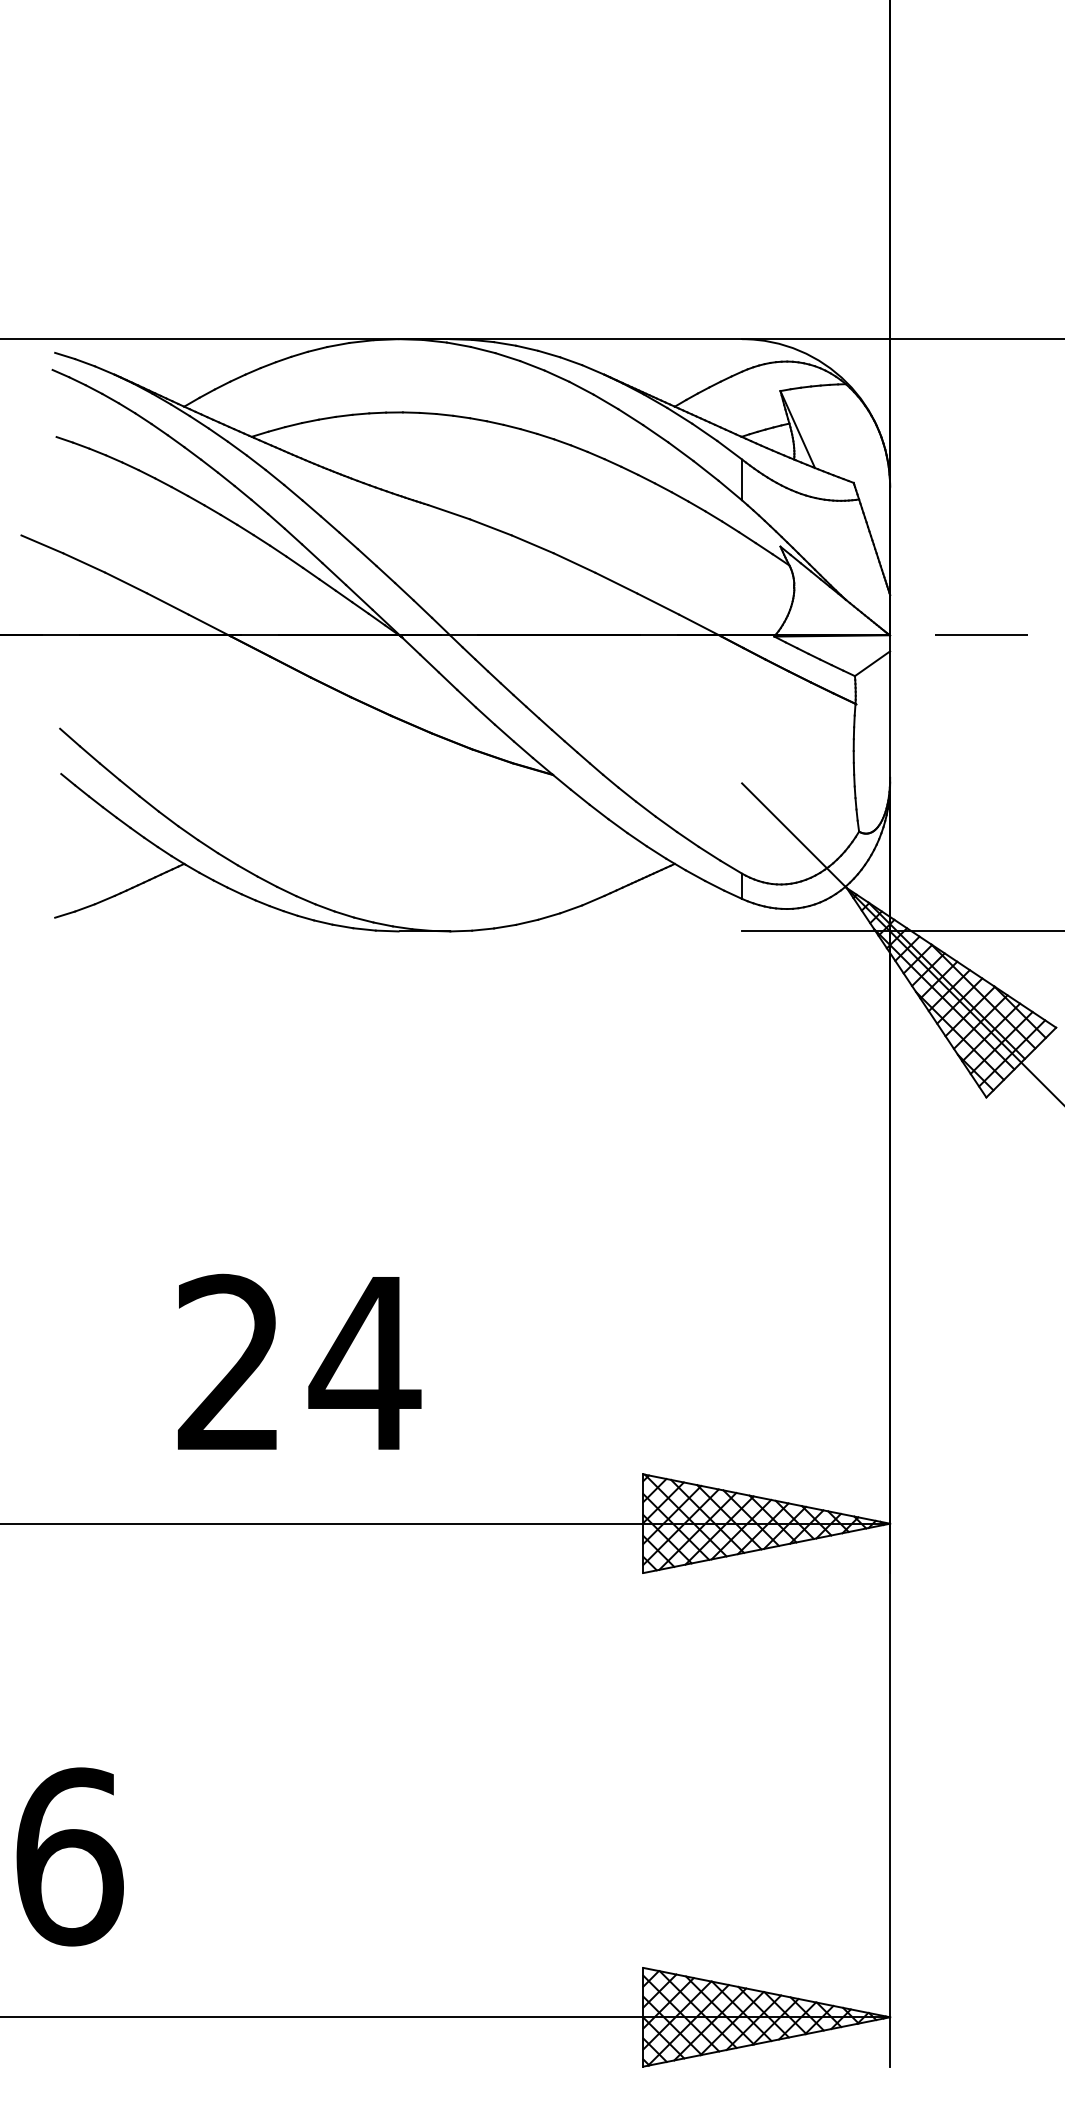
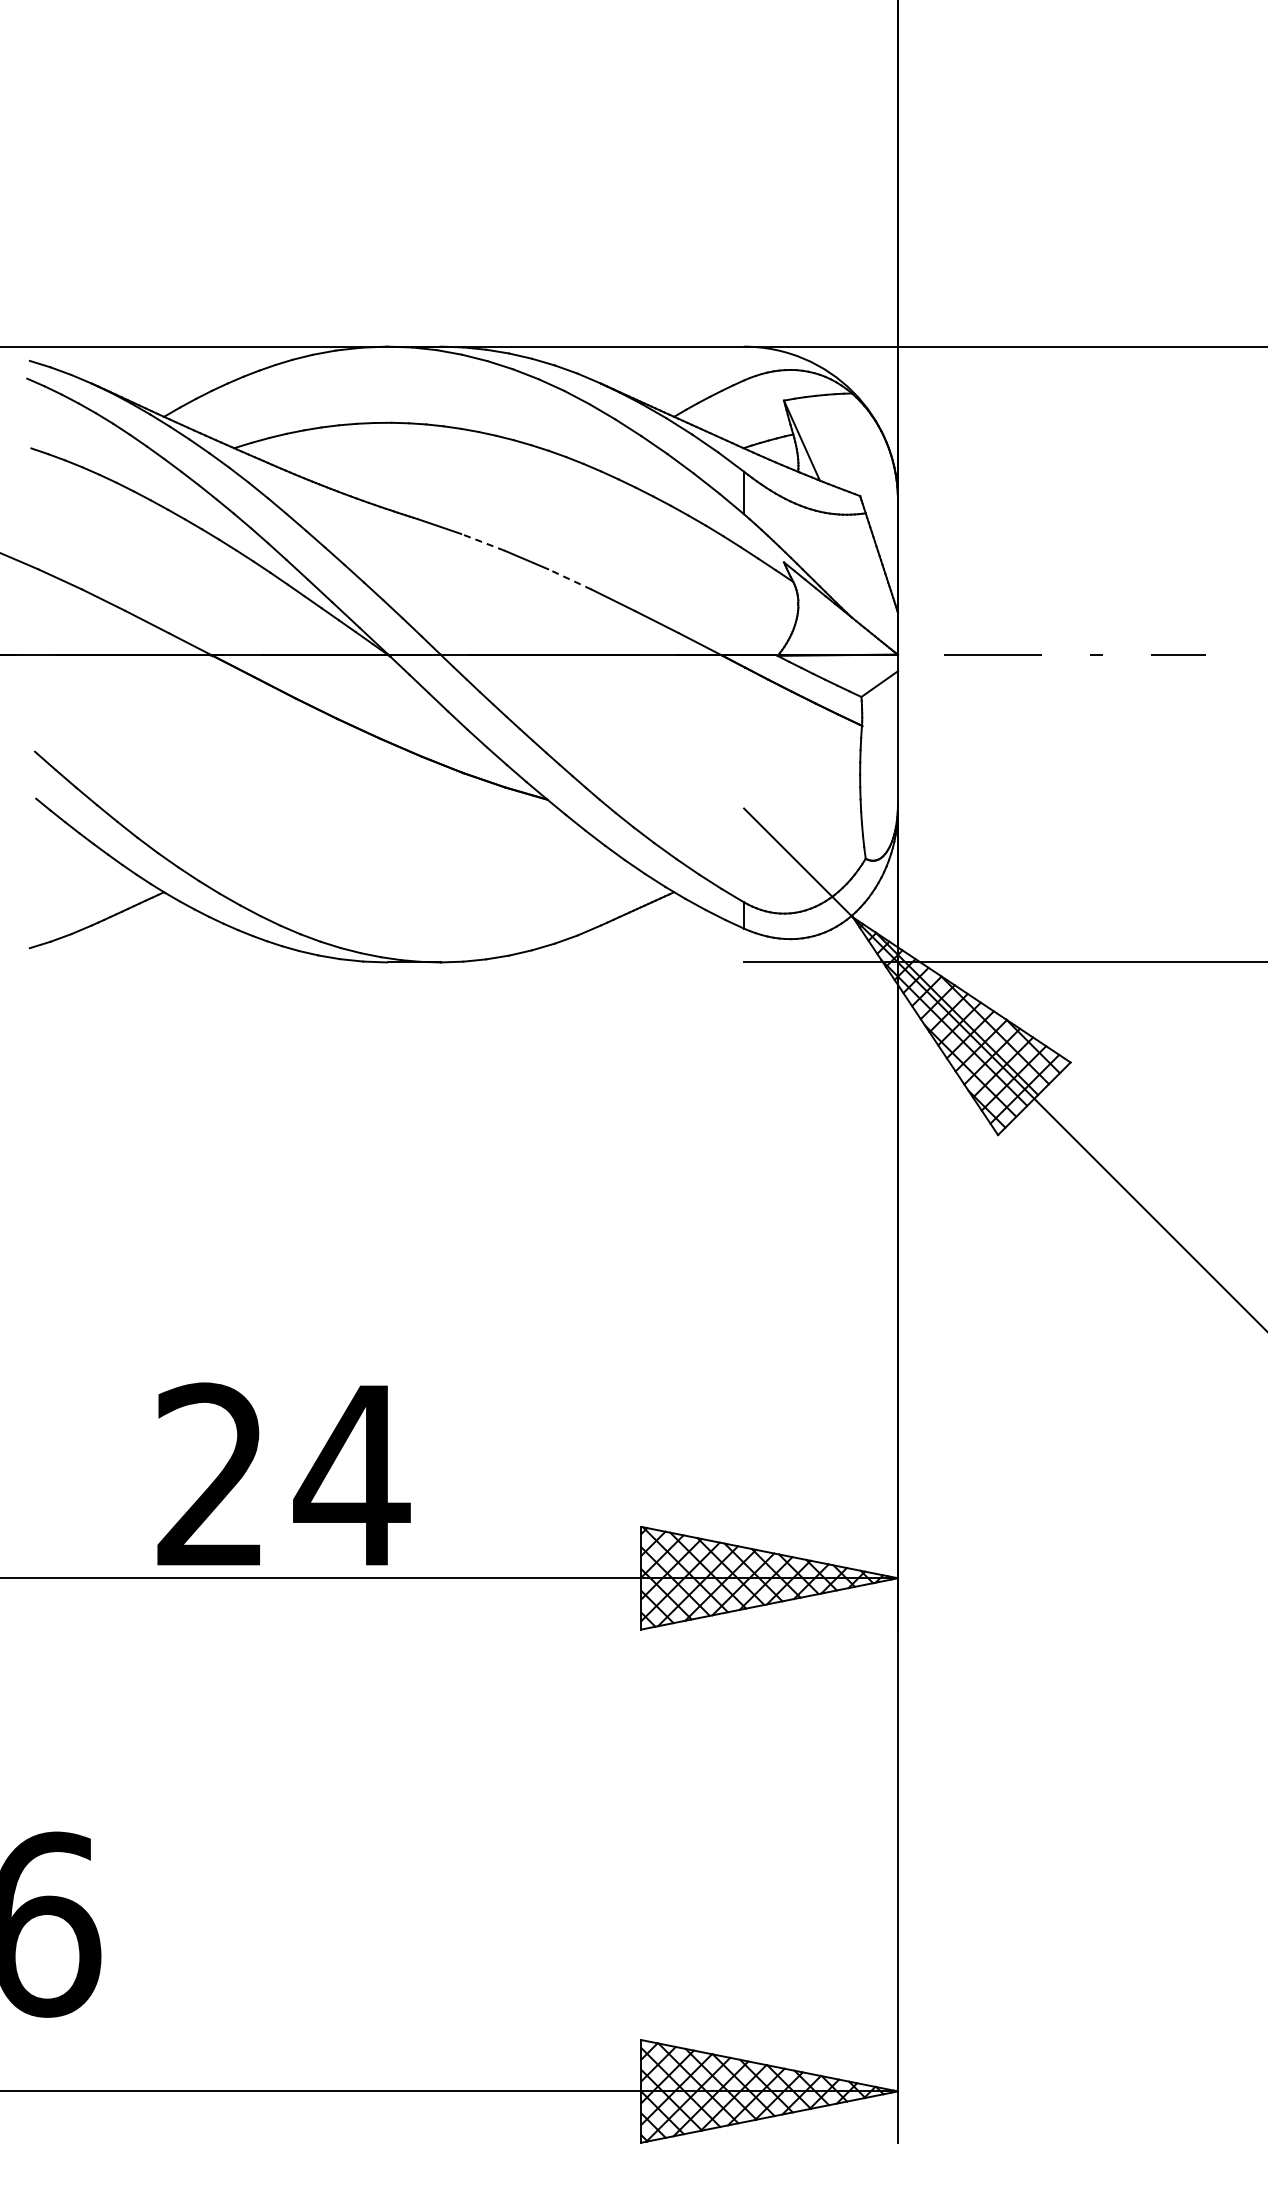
line: (490, 527) -> (482, 542), solid -> dashed
line: (574, 563) -> (569, 579), solid -> dashed
text: (299, 1361) -> (283, 1473), moved

